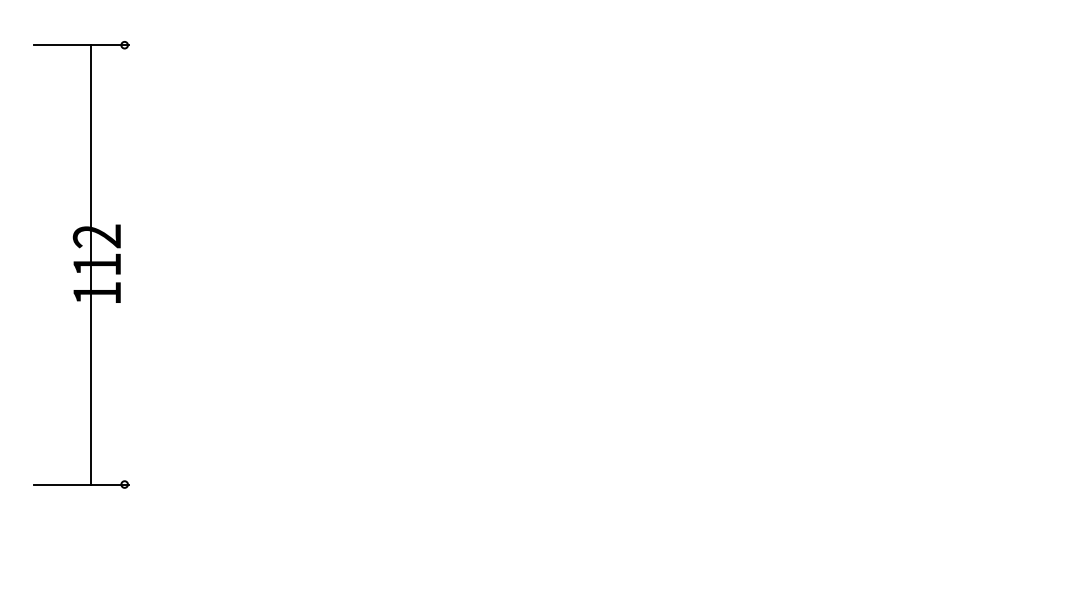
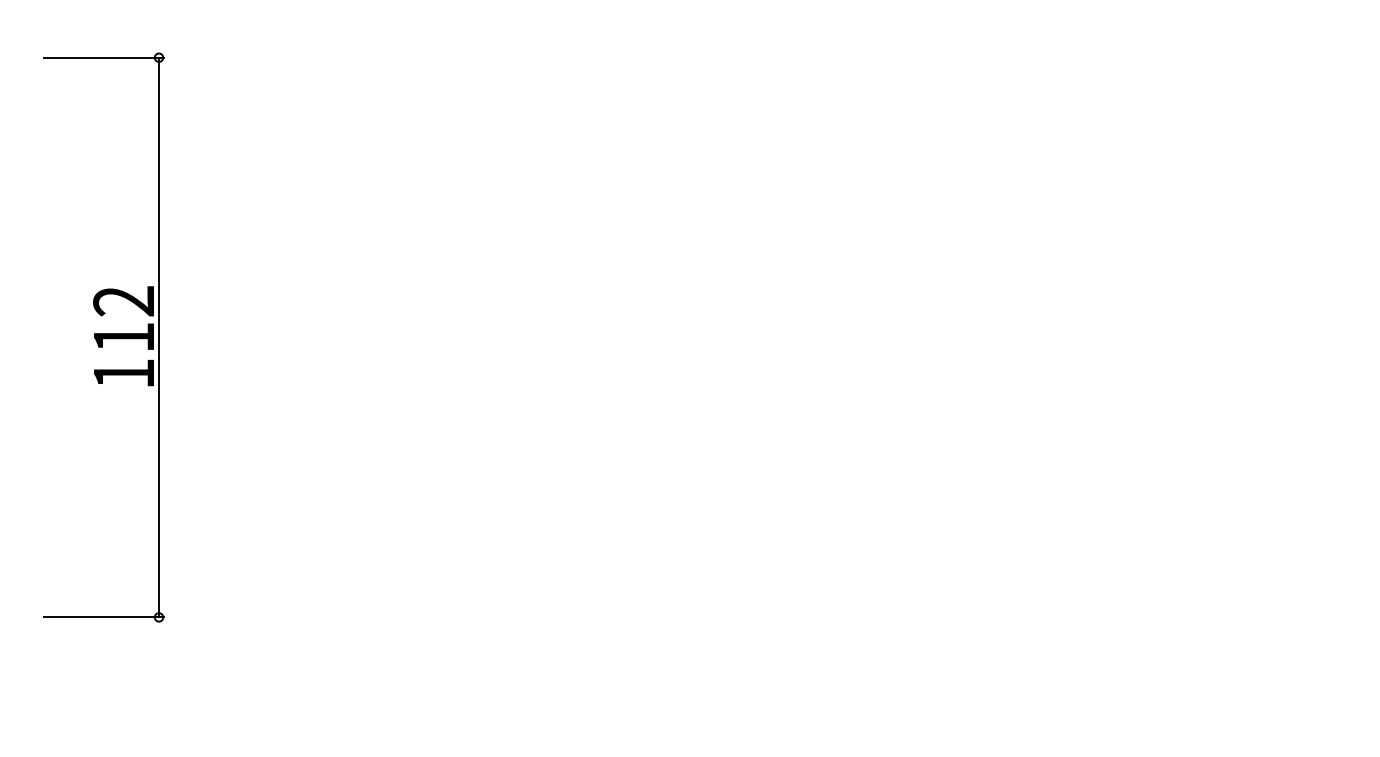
line: (90, 264) -> (158, 337), moved

